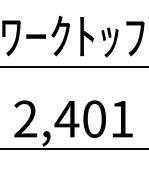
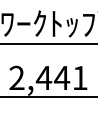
text: (93, 118) -> (61, 77), 2,401 -> 2,441

